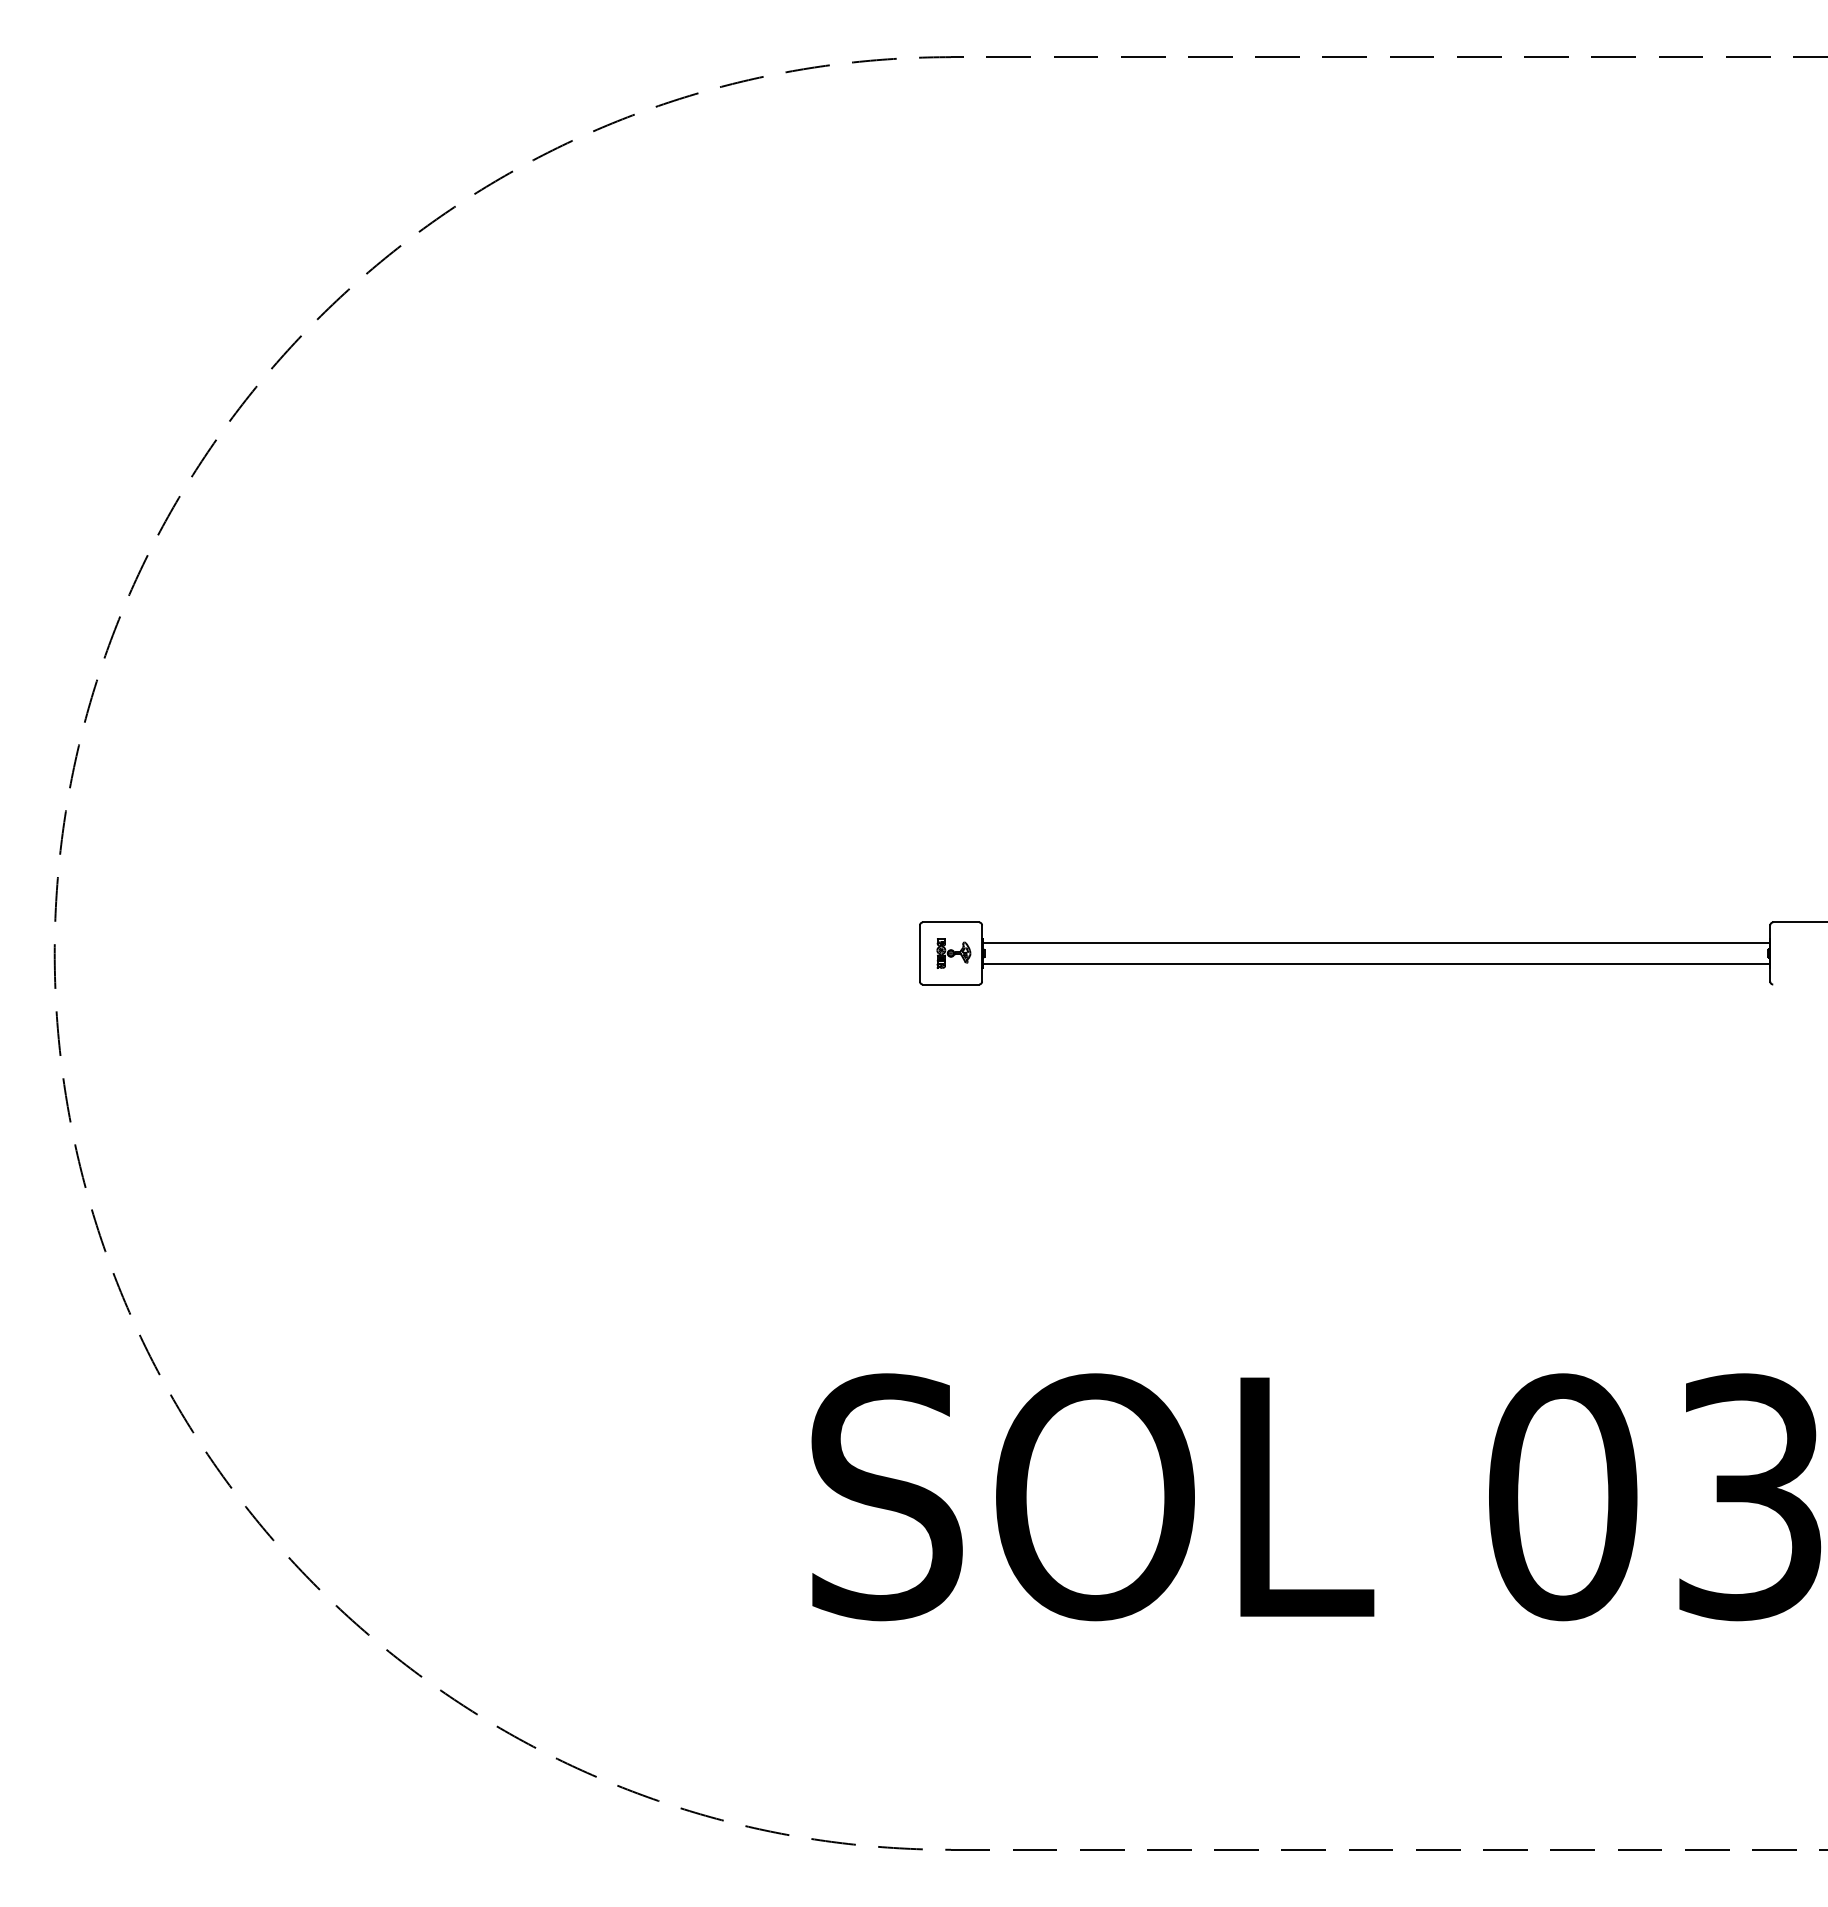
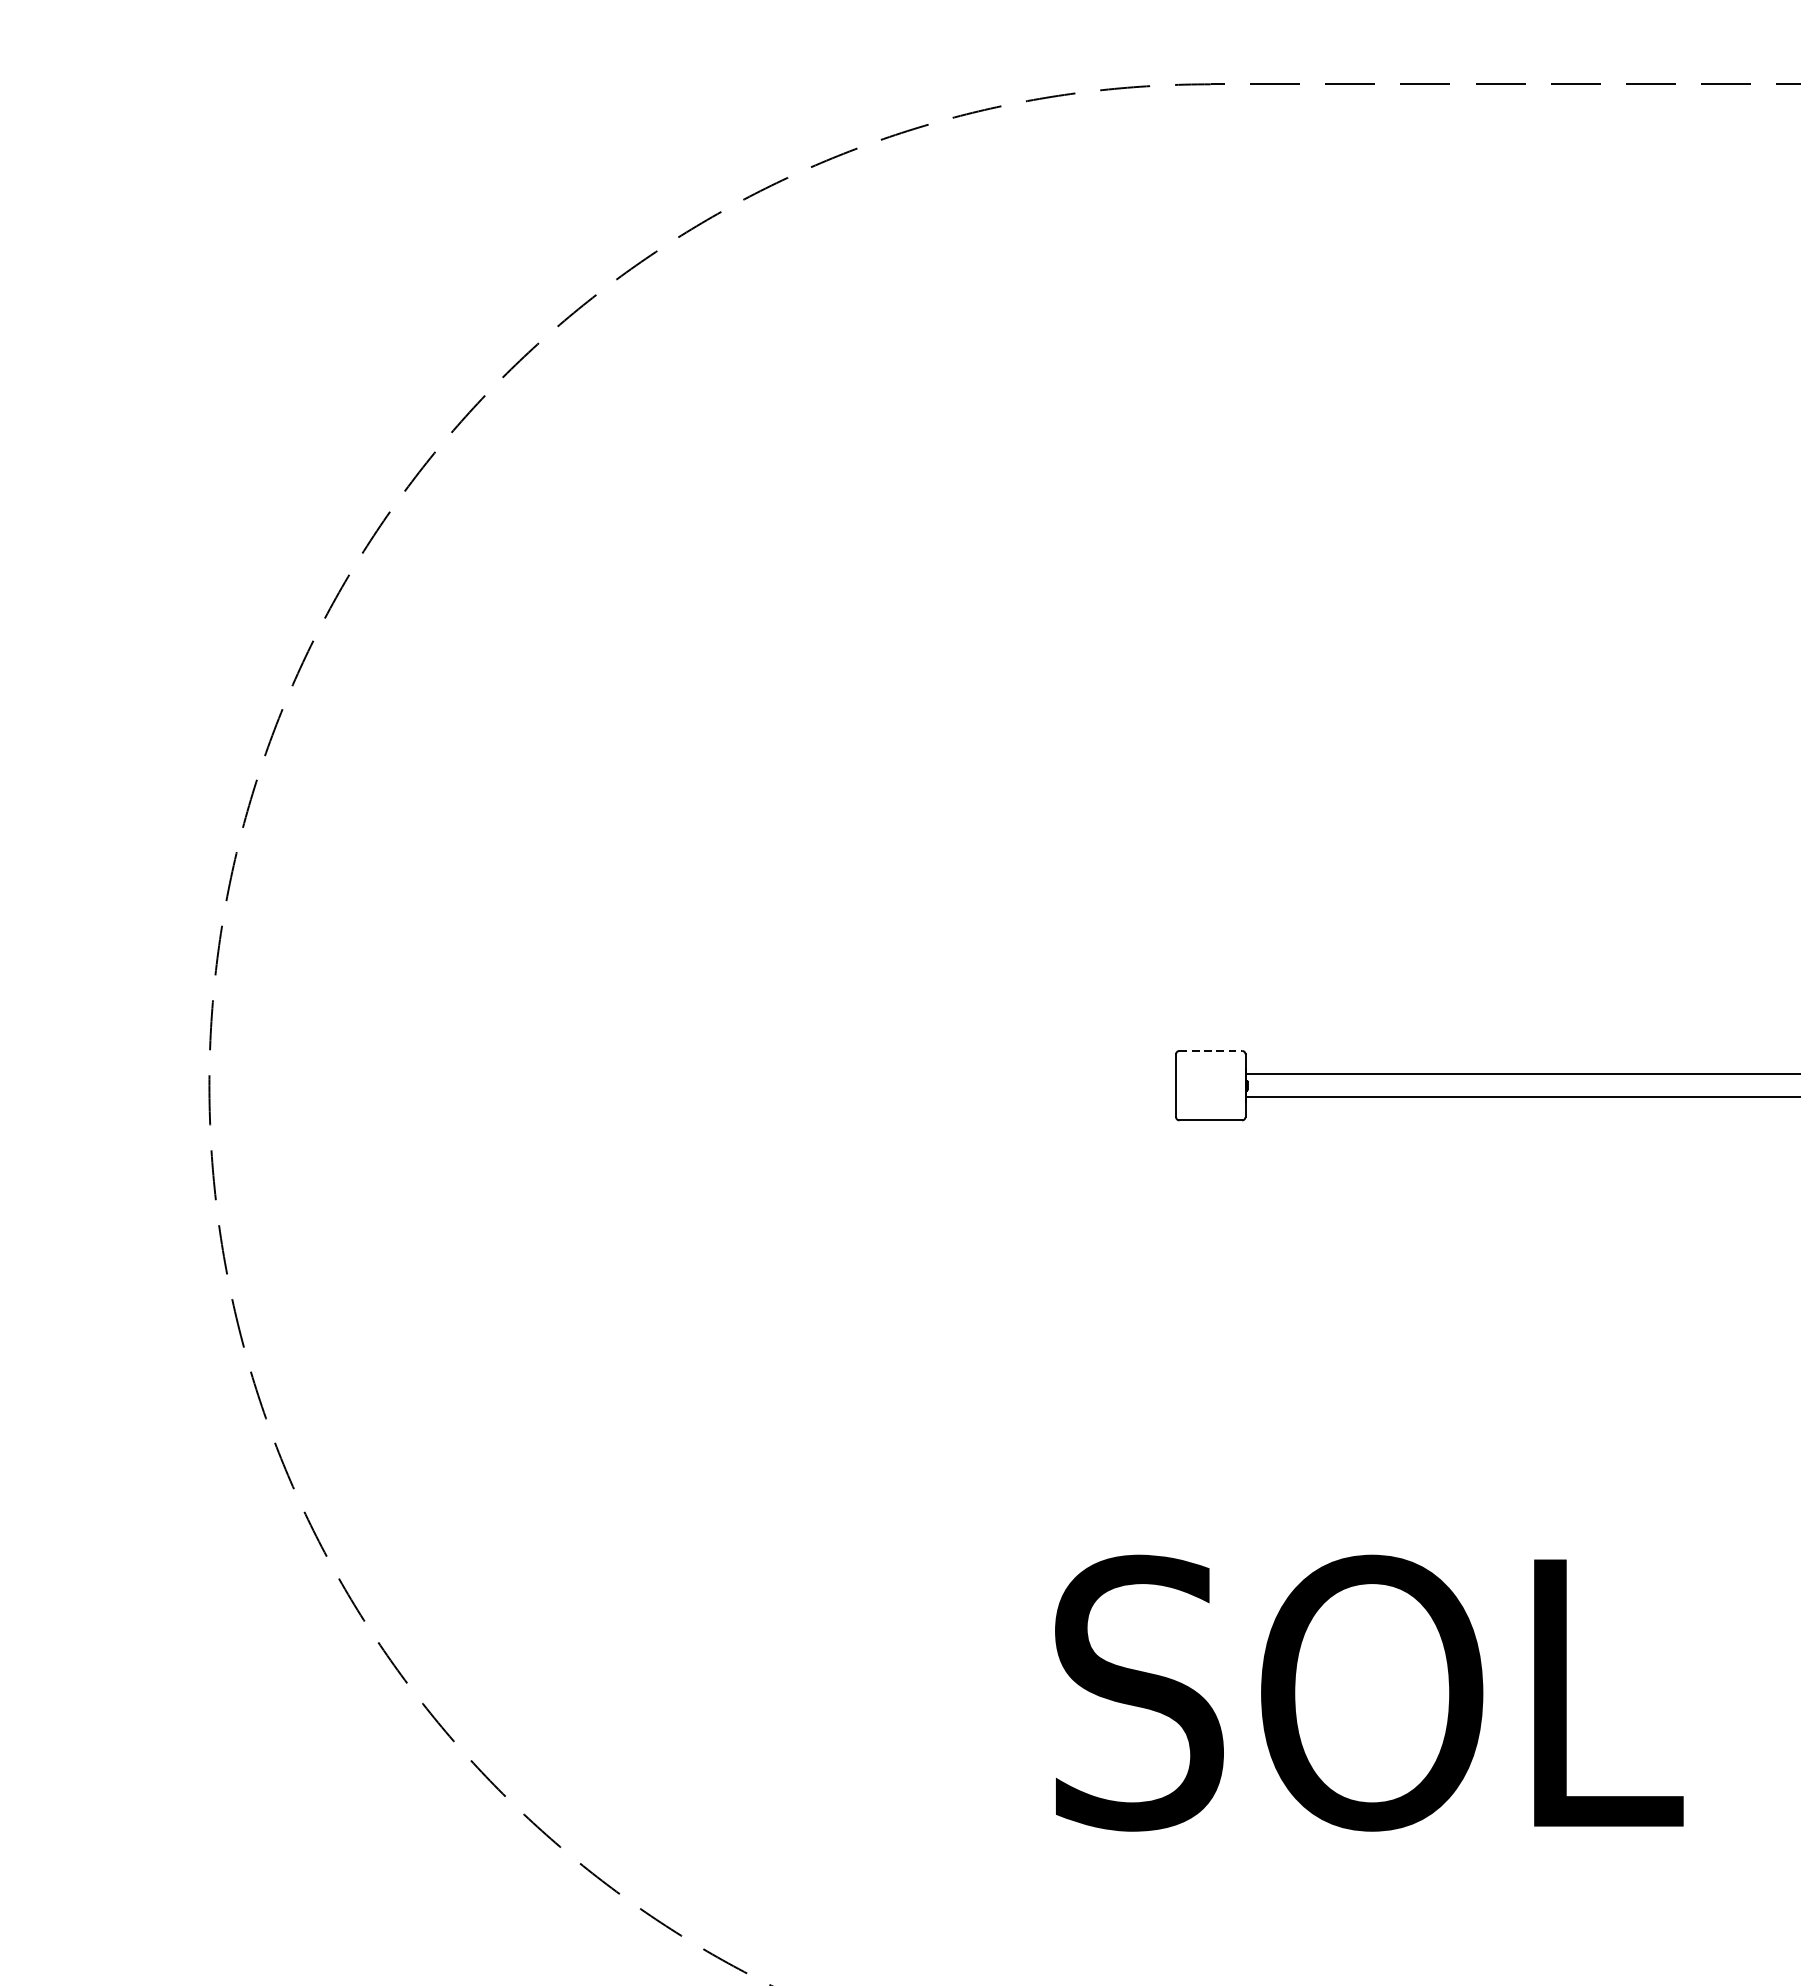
line: (951, 922) -> (1211, 1051), solid -> dashed
part: (953, 953) -> (1213, 1085), removed

